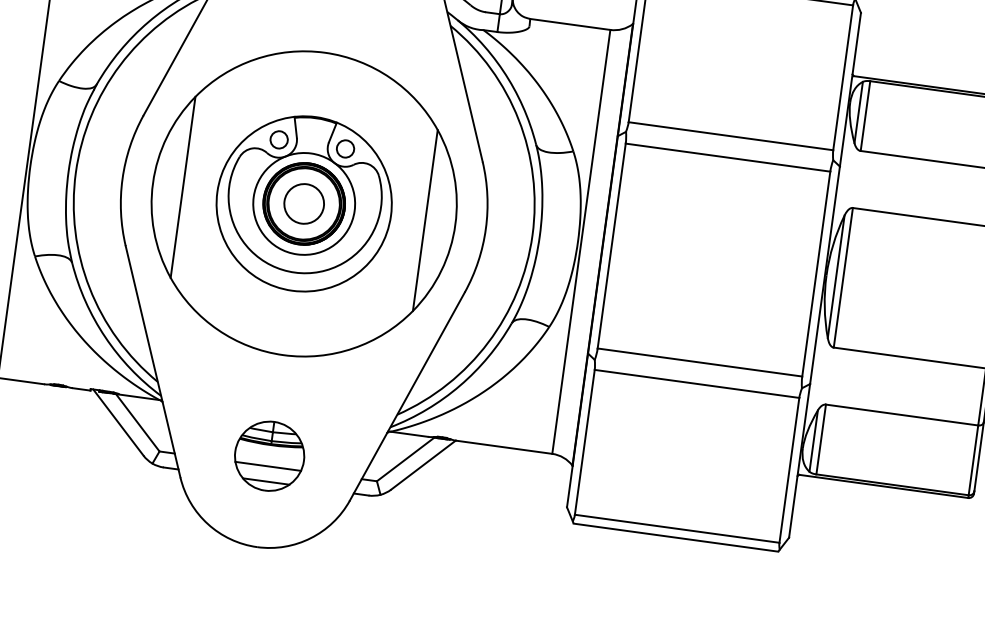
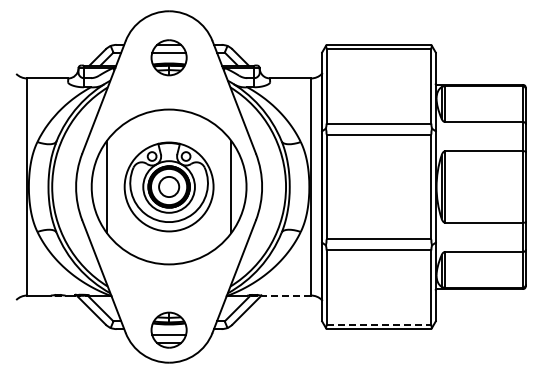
line: (504, 447) -> (286, 295), solid -> dashed
part: (268, 454) -> (168, 329), moved
line: (678, 528) -> (379, 324), solid -> dashed

